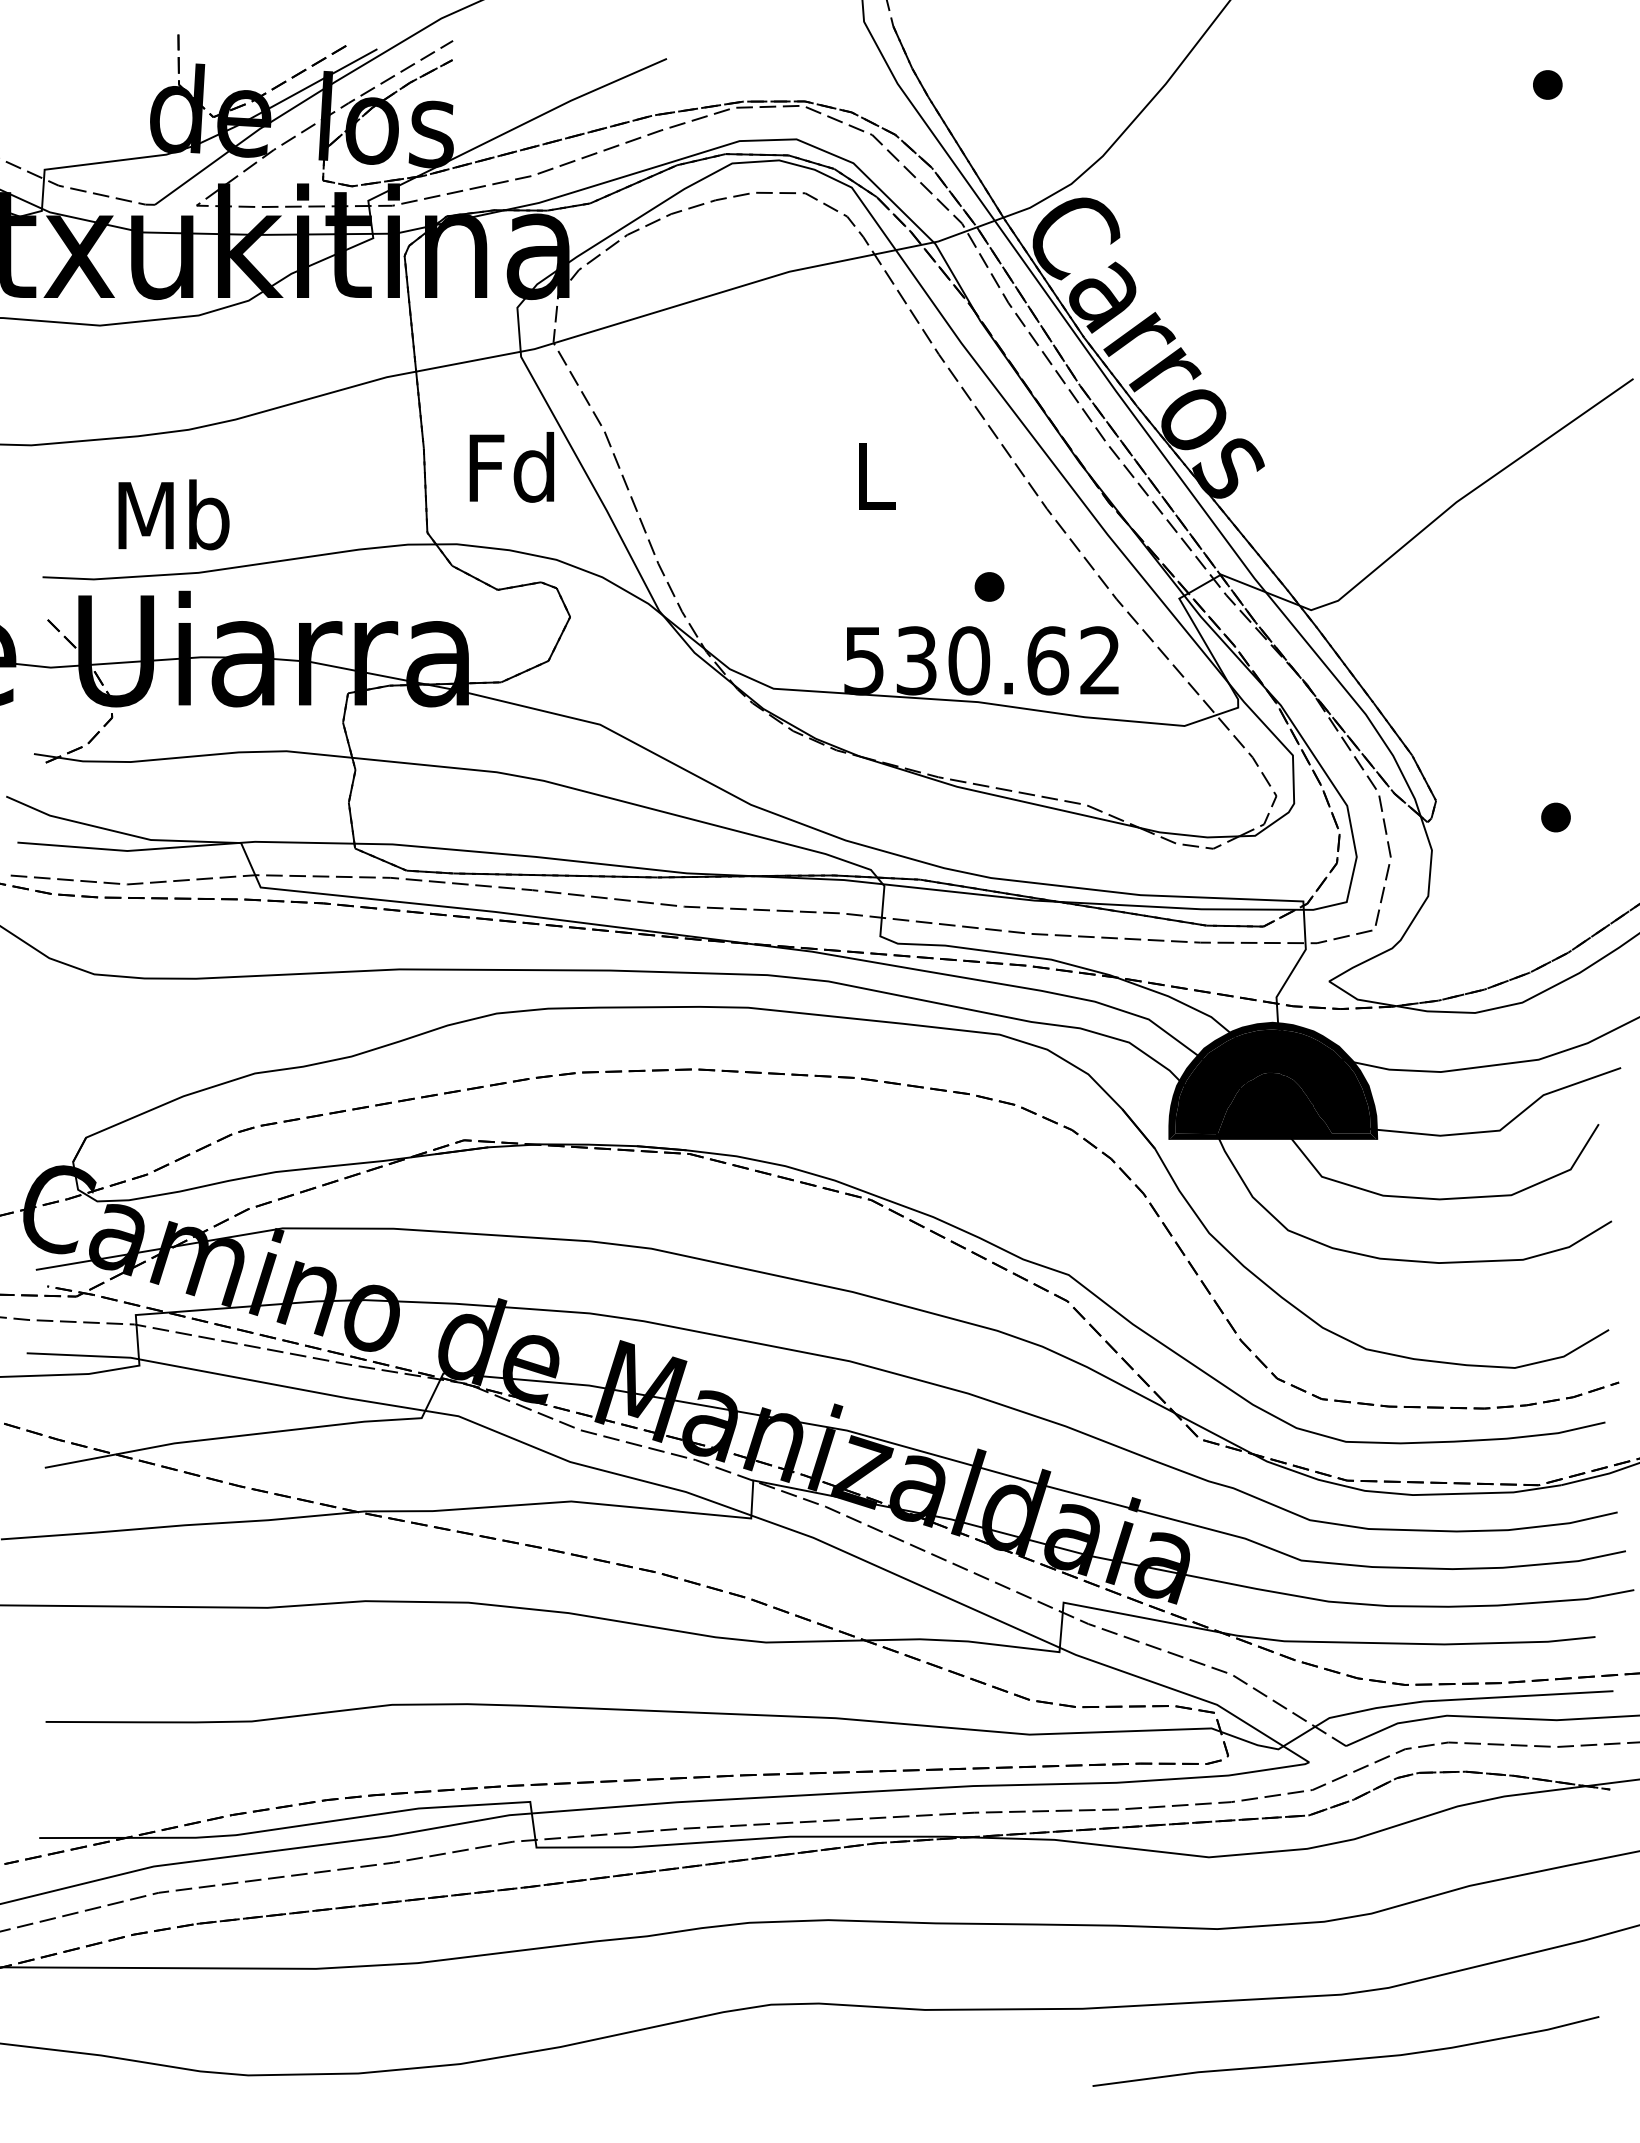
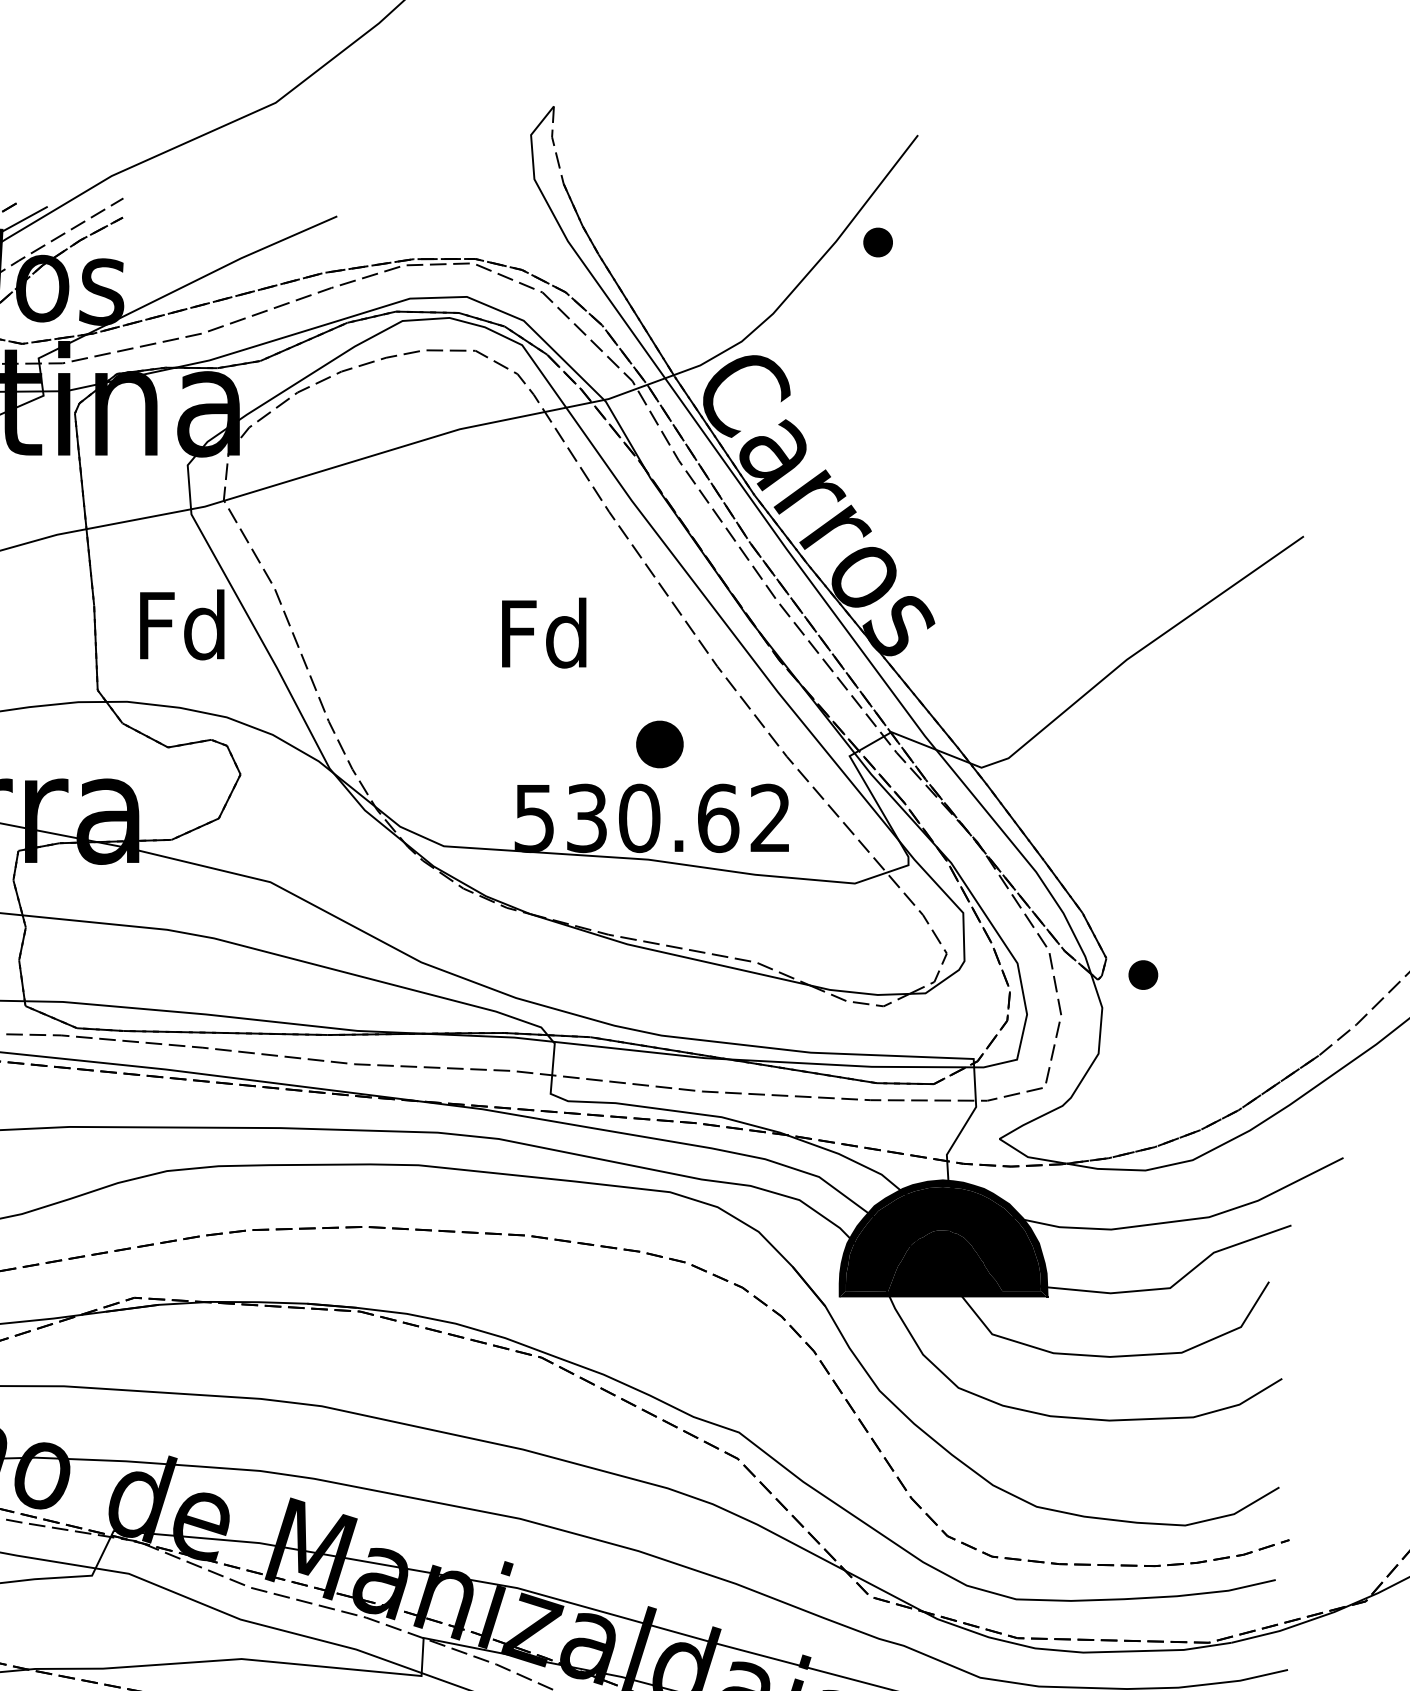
part: (1547, 84) -> (877, 242), moved
text: (873, 475) -> (543, 633), L -> Fd
part: (989, 586) -> (659, 744), size x1.6
part: (1555, 817) -> (1142, 975), moved

